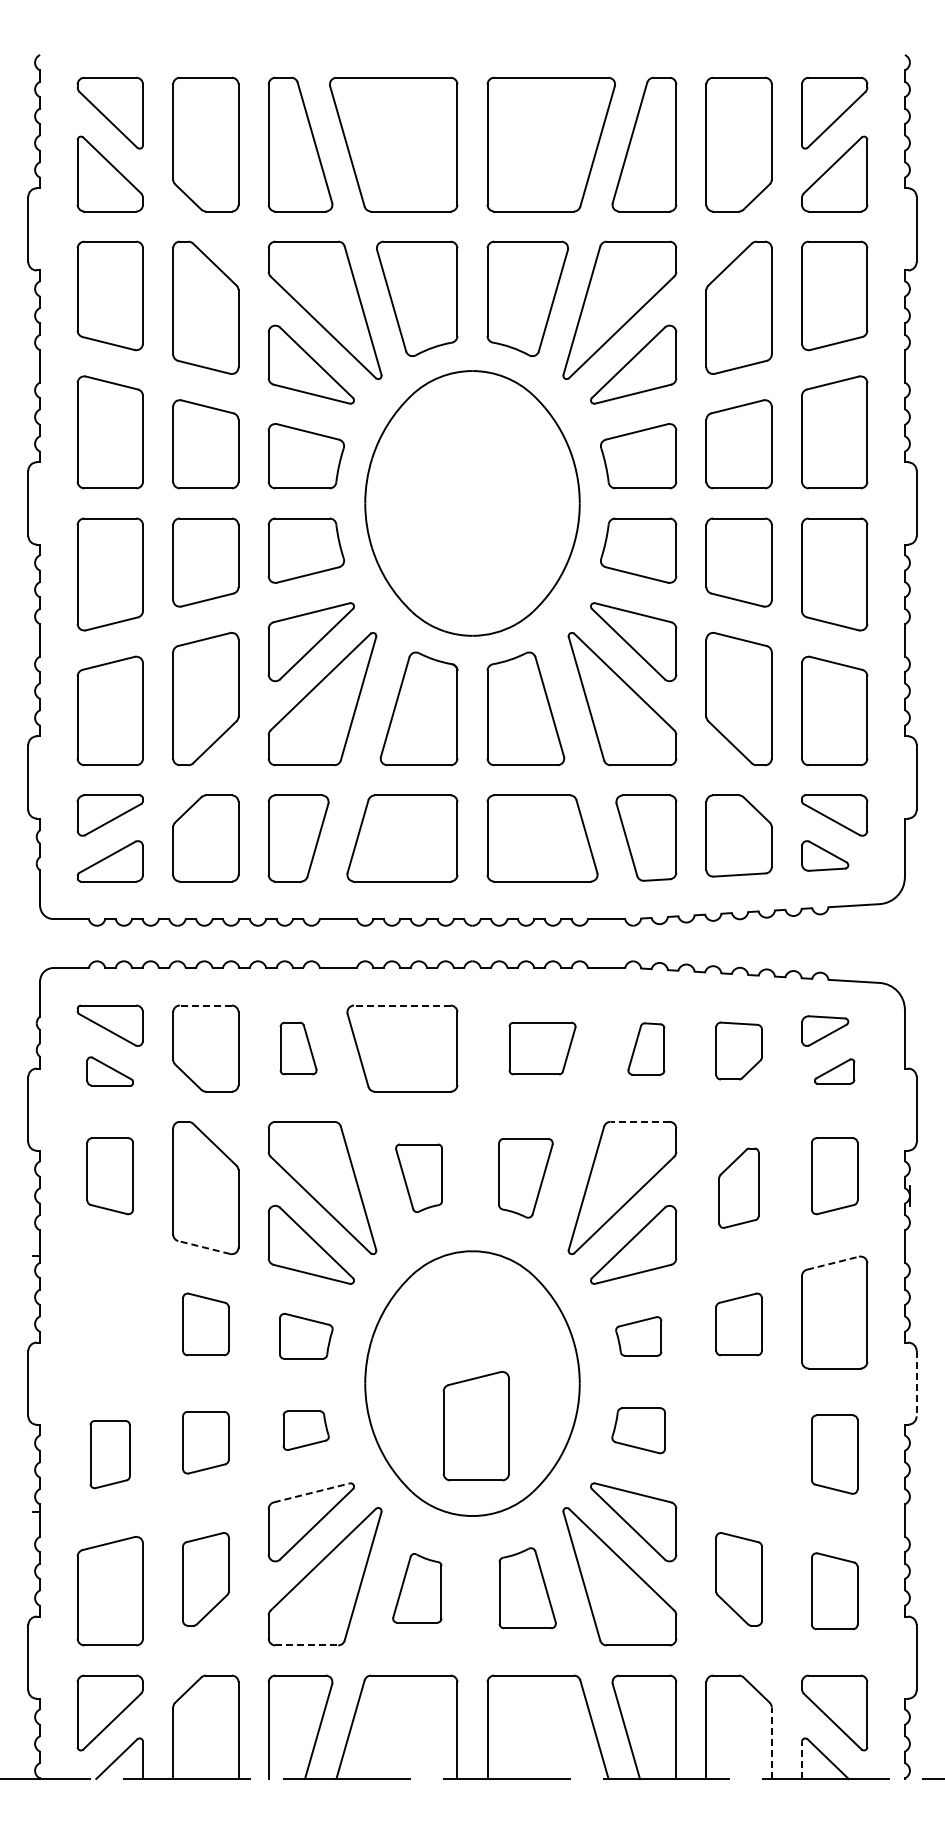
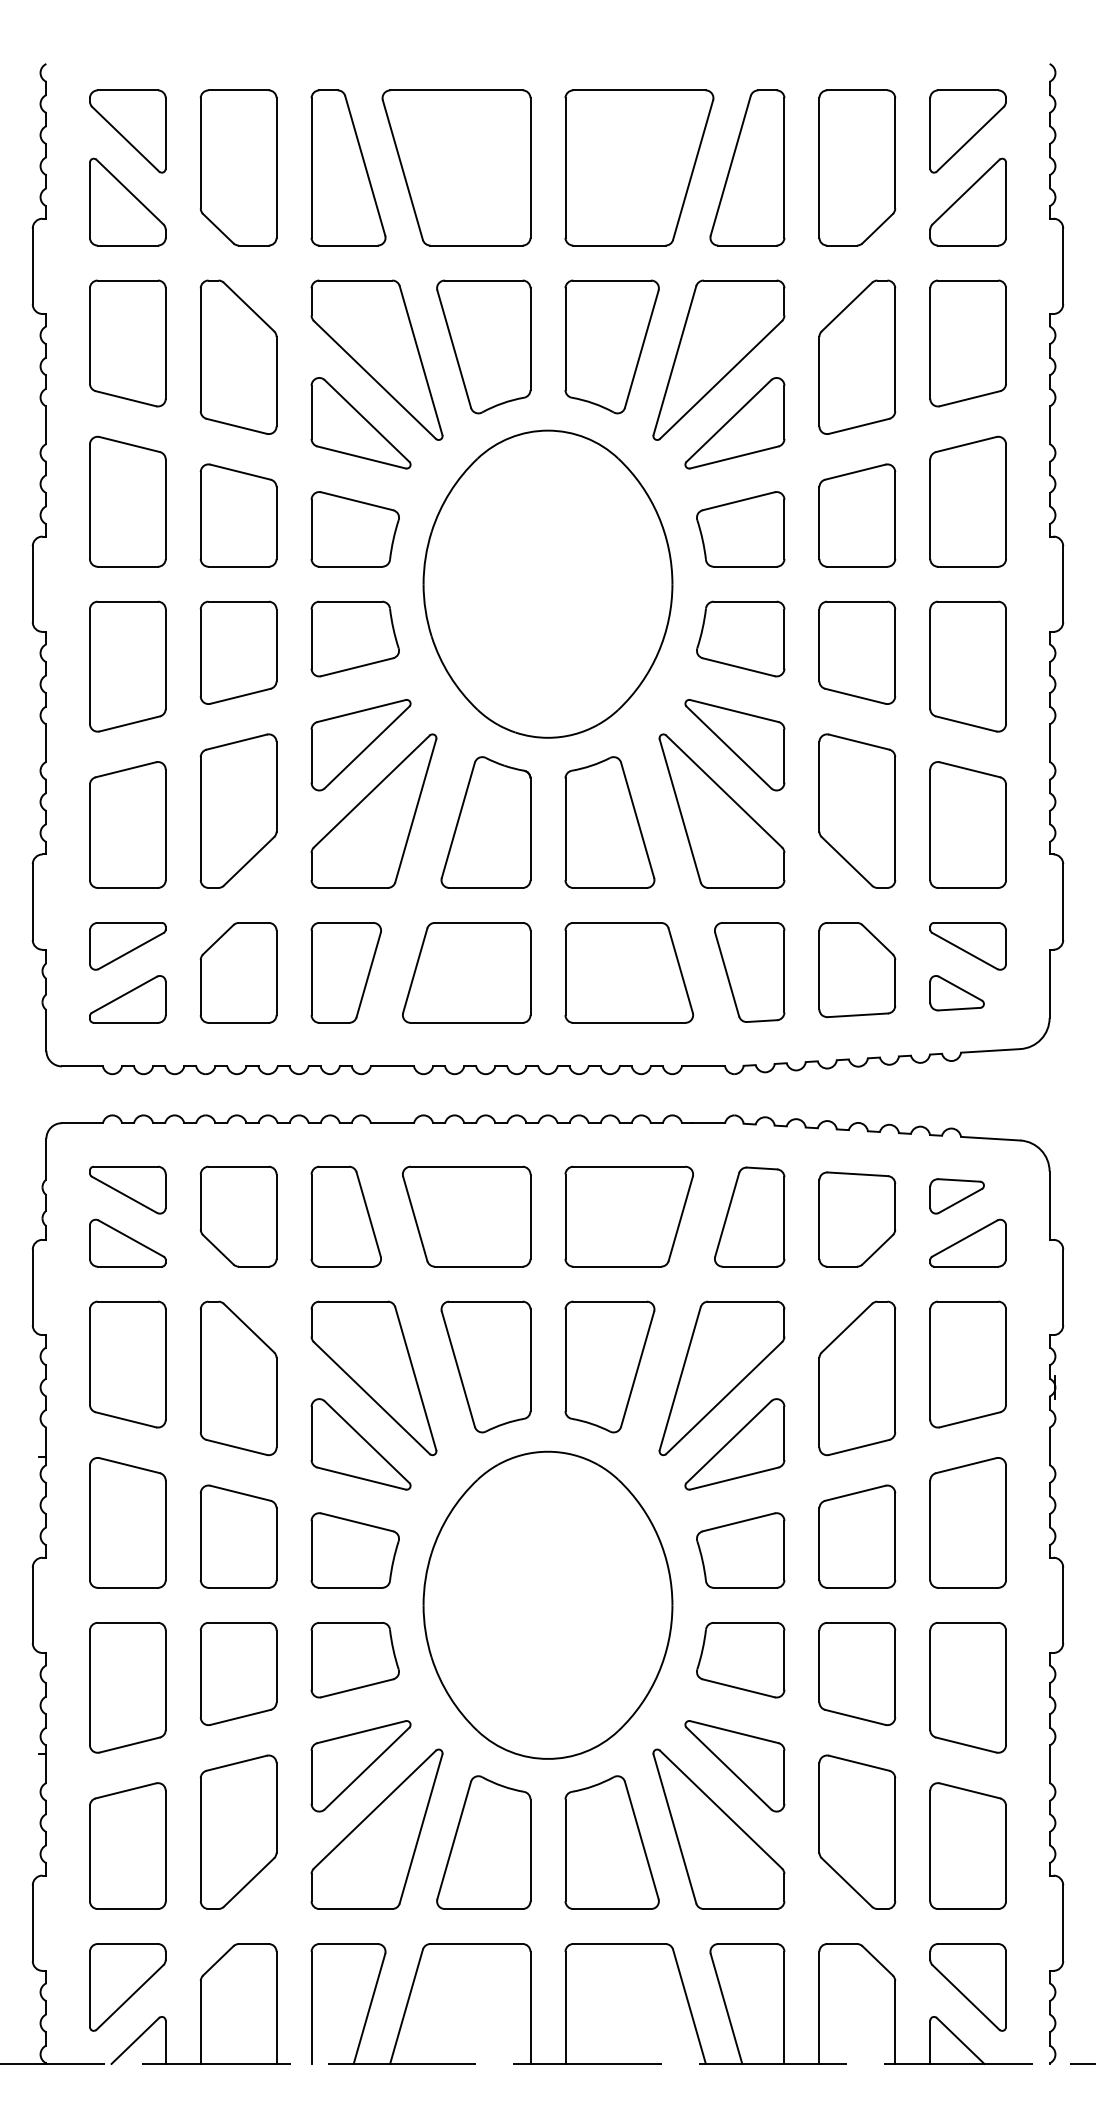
line: (205, 1005) -> (238, 1166), dashed -> solid
line: (401, 1005) -> (465, 1166), dashed -> solid
part: (298, 1048) -> (346, 1216), size x1.67
part: (542, 1048) -> (629, 1216), size x1.67
part: (646, 1048) -> (749, 1216), size x1.67
part: (738, 1050) -> (856, 1218), size x1.43
part: (109, 1071) -> (126, 1243), size x1.43
part: (834, 1071) -> (967, 1243), size x1.67
line: (640, 1121) -> (742, 1301), dashed -> solid
part: (109, 1176) -> (126, 1365), size x1.43
part: (834, 1176) -> (967, 1365), size x1.43
part: (418, 1178) -> (485, 1367), size x1.67
part: (525, 1178) -> (609, 1367), size x1.43
part: (738, 1188) -> (856, 1378), size x1.67
line: (204, 1247) -> (237, 1447), dashed -> solid
line: (833, 1263) -> (966, 1465), dashed -> solid
part: (109, 1312) -> (126, 1522), added
part: (205, 1324) -> (238, 1536), size x1.43
part: (738, 1324) -> (856, 1536), size x1.43
part: (305, 1336) -> (354, 1550), size x1.43
part: (638, 1336) -> (740, 1550), size x1.67
line: (916, 1383) -> (1063, 1605), dashed -> solid
part: (475, 1426) -> (551, 1655), removed
part: (305, 1430) -> (354, 1659), size x1.67
part: (638, 1430) -> (740, 1659), size x1.43
part: (205, 1442) -> (238, 1673), size x1.43
part: (738, 1442) -> (856, 1673), added
part: (109, 1454) -> (126, 1687), size x1.67
part: (834, 1454) -> (967, 1687), size x1.43
line: (312, 1492) -> (362, 1731), dashed -> solid
part: (205, 1579) -> (238, 1832), size x1.43
part: (738, 1579) -> (856, 1832), size x1.43
part: (417, 1588) -> (484, 1843), size x1.67
part: (527, 1588) -> (611, 1843), size x1.43
part: (834, 1591) -> (967, 1846), size x1.43
line: (307, 1645) -> (356, 1909), dashed -> solid
line: (771, 1743) -> (894, 2022), dashed -> solid
line: (801, 1760) -> (929, 2042), dashed -> solid

